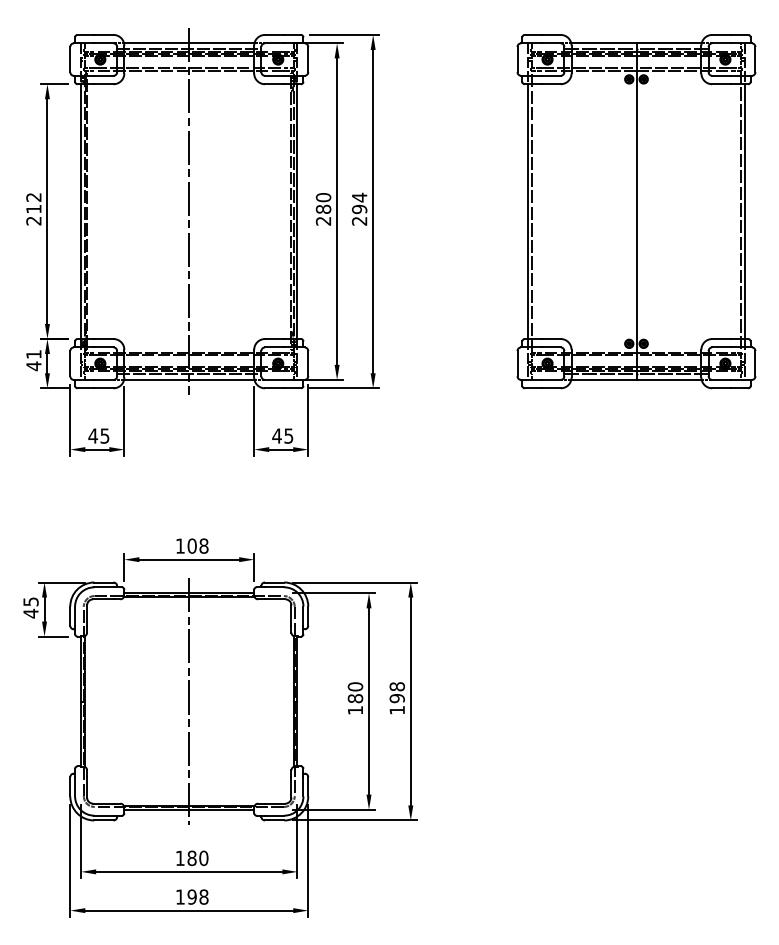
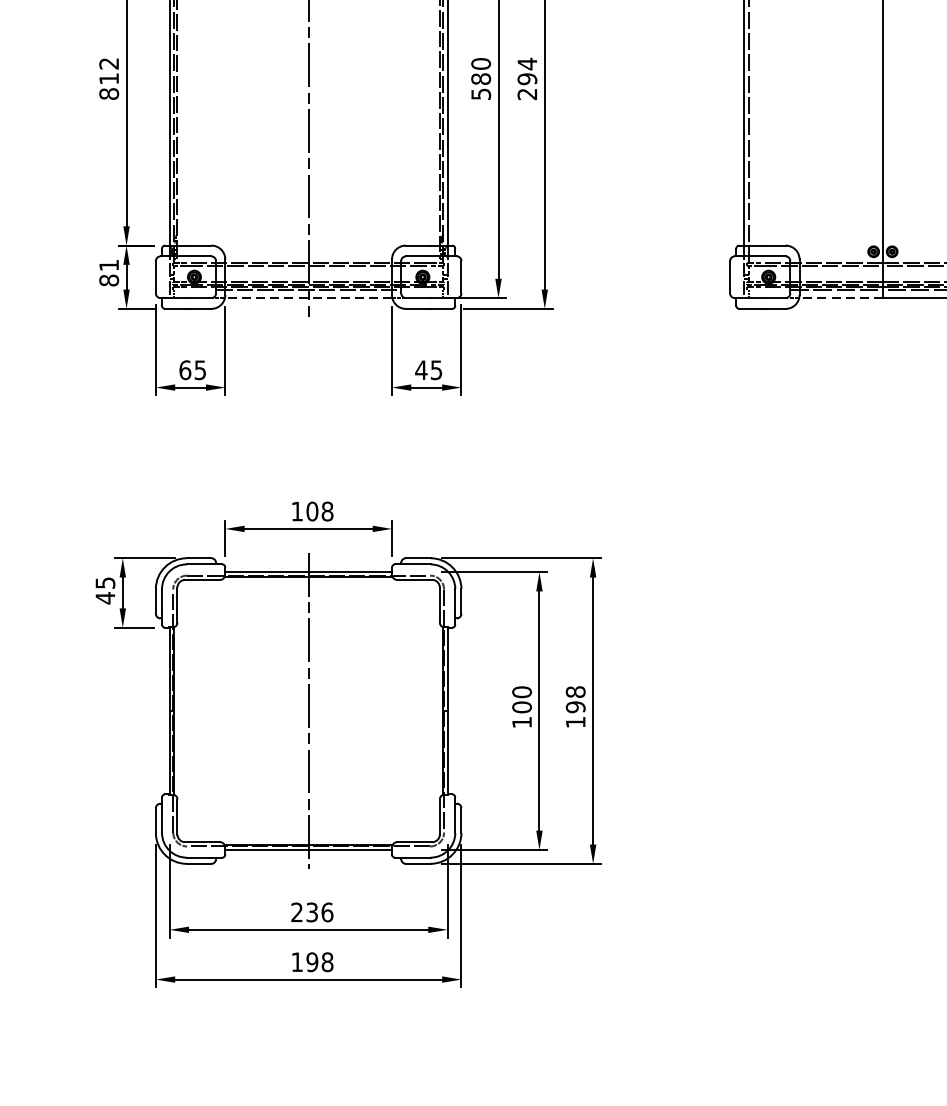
text: (33, 220) -> (108, 93), 212 -> 812
text: (323, 221) -> (481, 94), 280 -> 580
text: (33, 366) -> (108, 280), 41 -> 81
line: (188, 379) -> (307, 297), solid -> dashed
line: (603, 379) -> (840, 297), solid -> dashed
text: (93, 435) -> (185, 369), 45 -> 65
text: (355, 698) -> (522, 707), 180 -> 100
text: (191, 858) -> (311, 912), 180 -> 236

